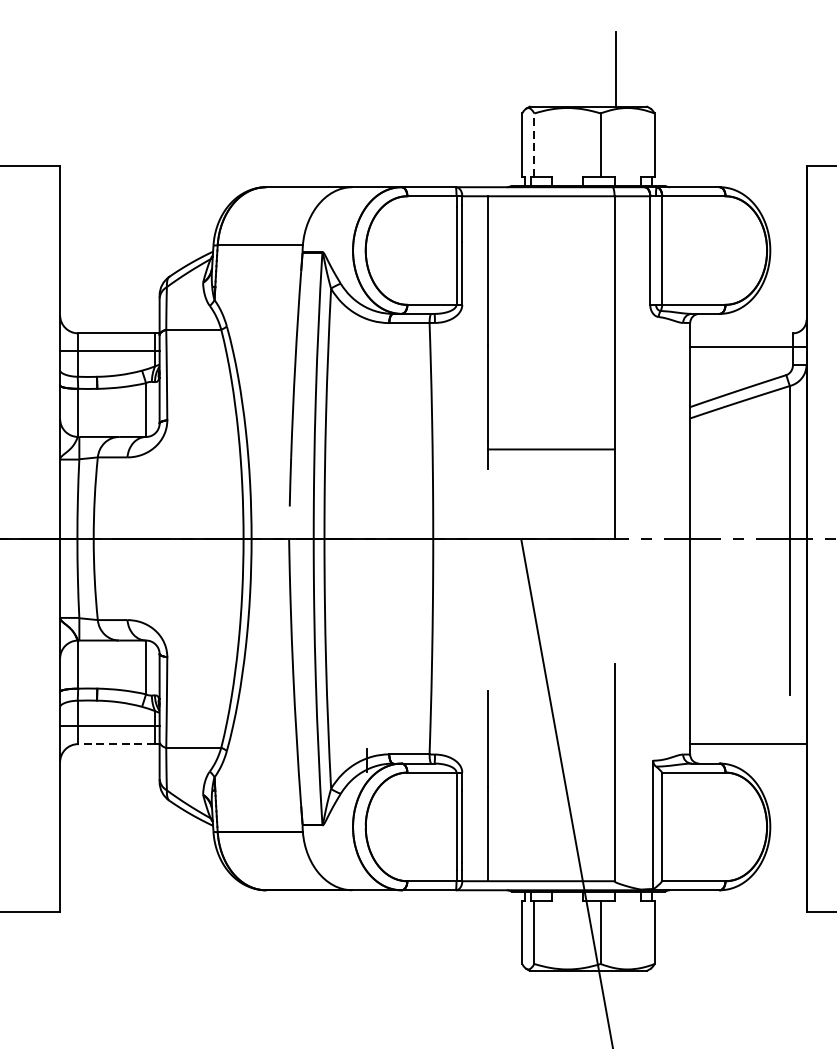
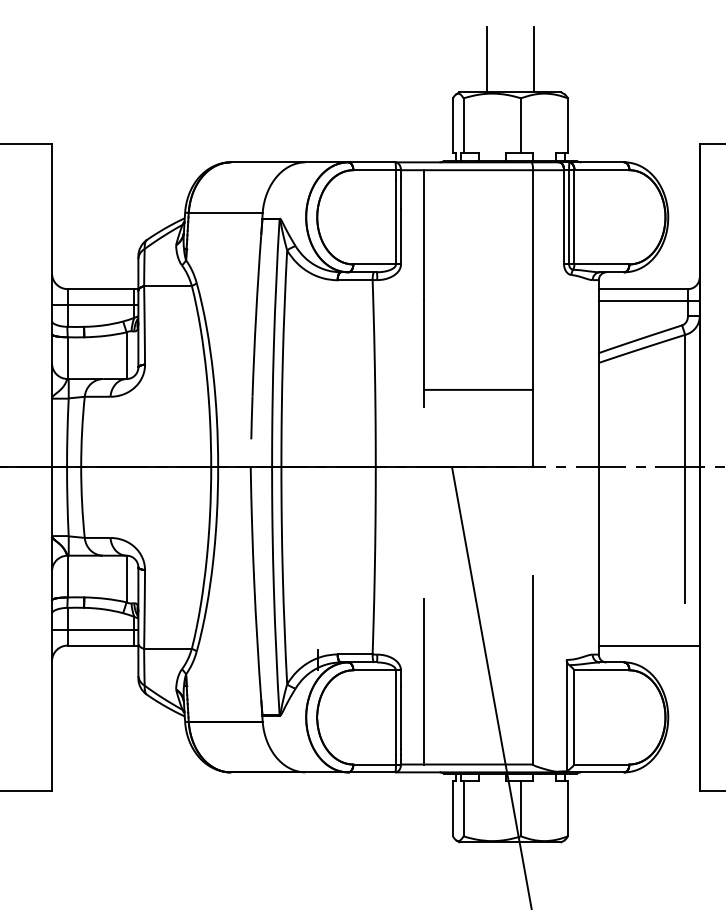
line: (560, 68) -> (486, 59), added
line: (534, 144) -> (463, 125), dashed -> solid
line: (656, 250) -> (569, 217), added
line: (740, 333) -> (642, 289), added
line: (115, 744) -> (100, 645), dashed -> solid

